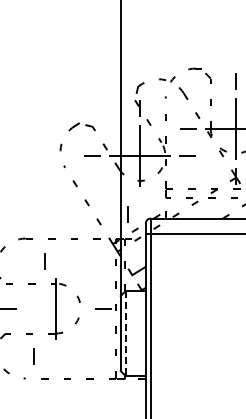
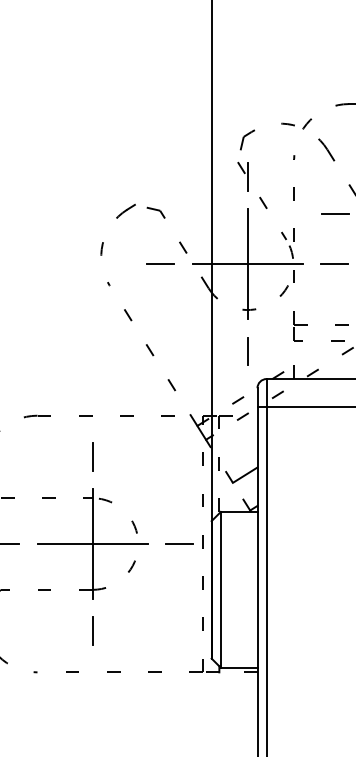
line: (127, 214) -> (246, 351), moved
line: (44, 261) -> (92, 457), moved
line: (55, 308) -> (92, 543), added
line: (125, 334) -> (220, 591), dashed -> solid
line: (33, 356) -> (92, 631), moved

